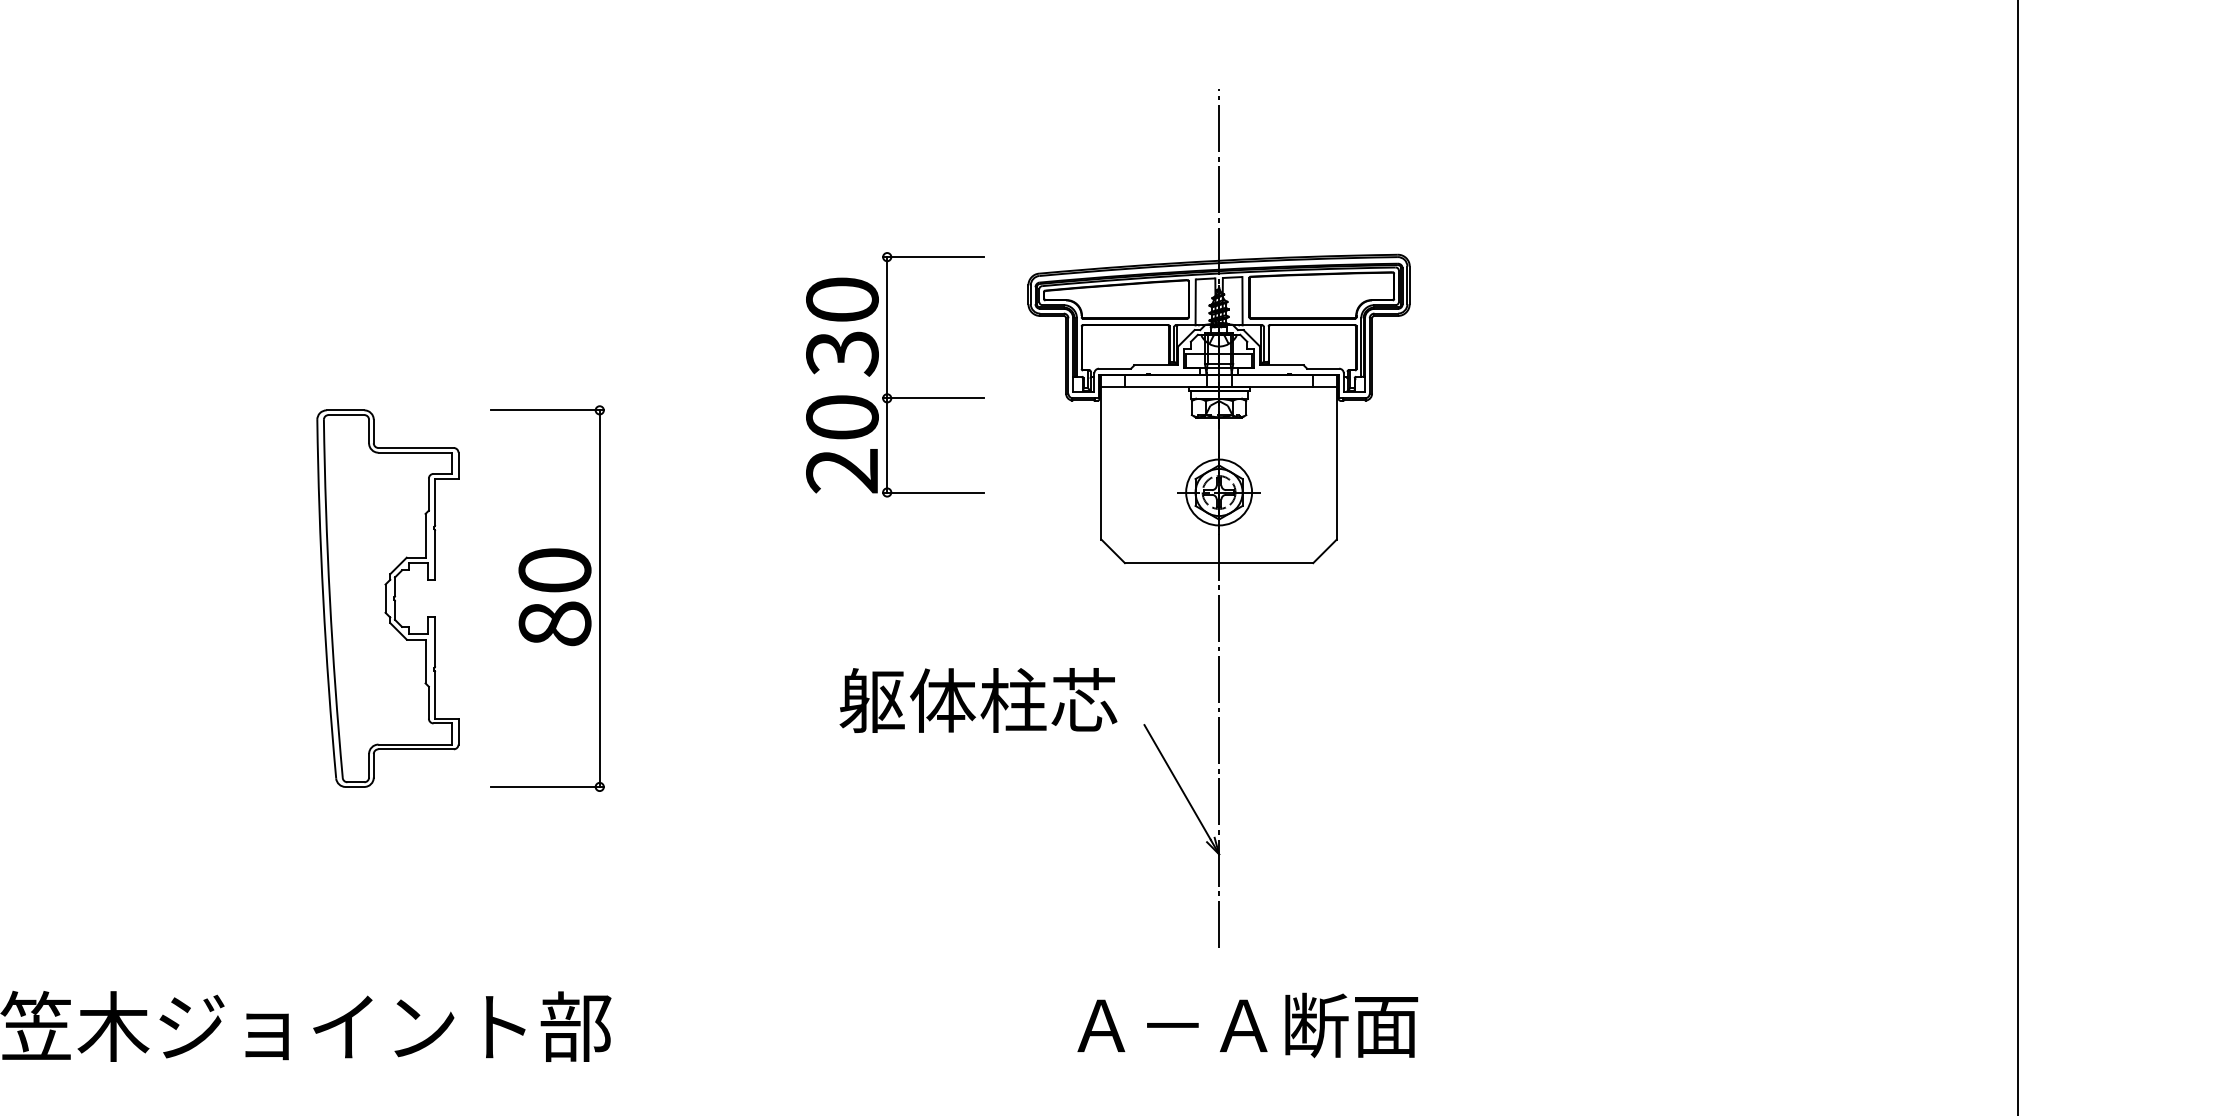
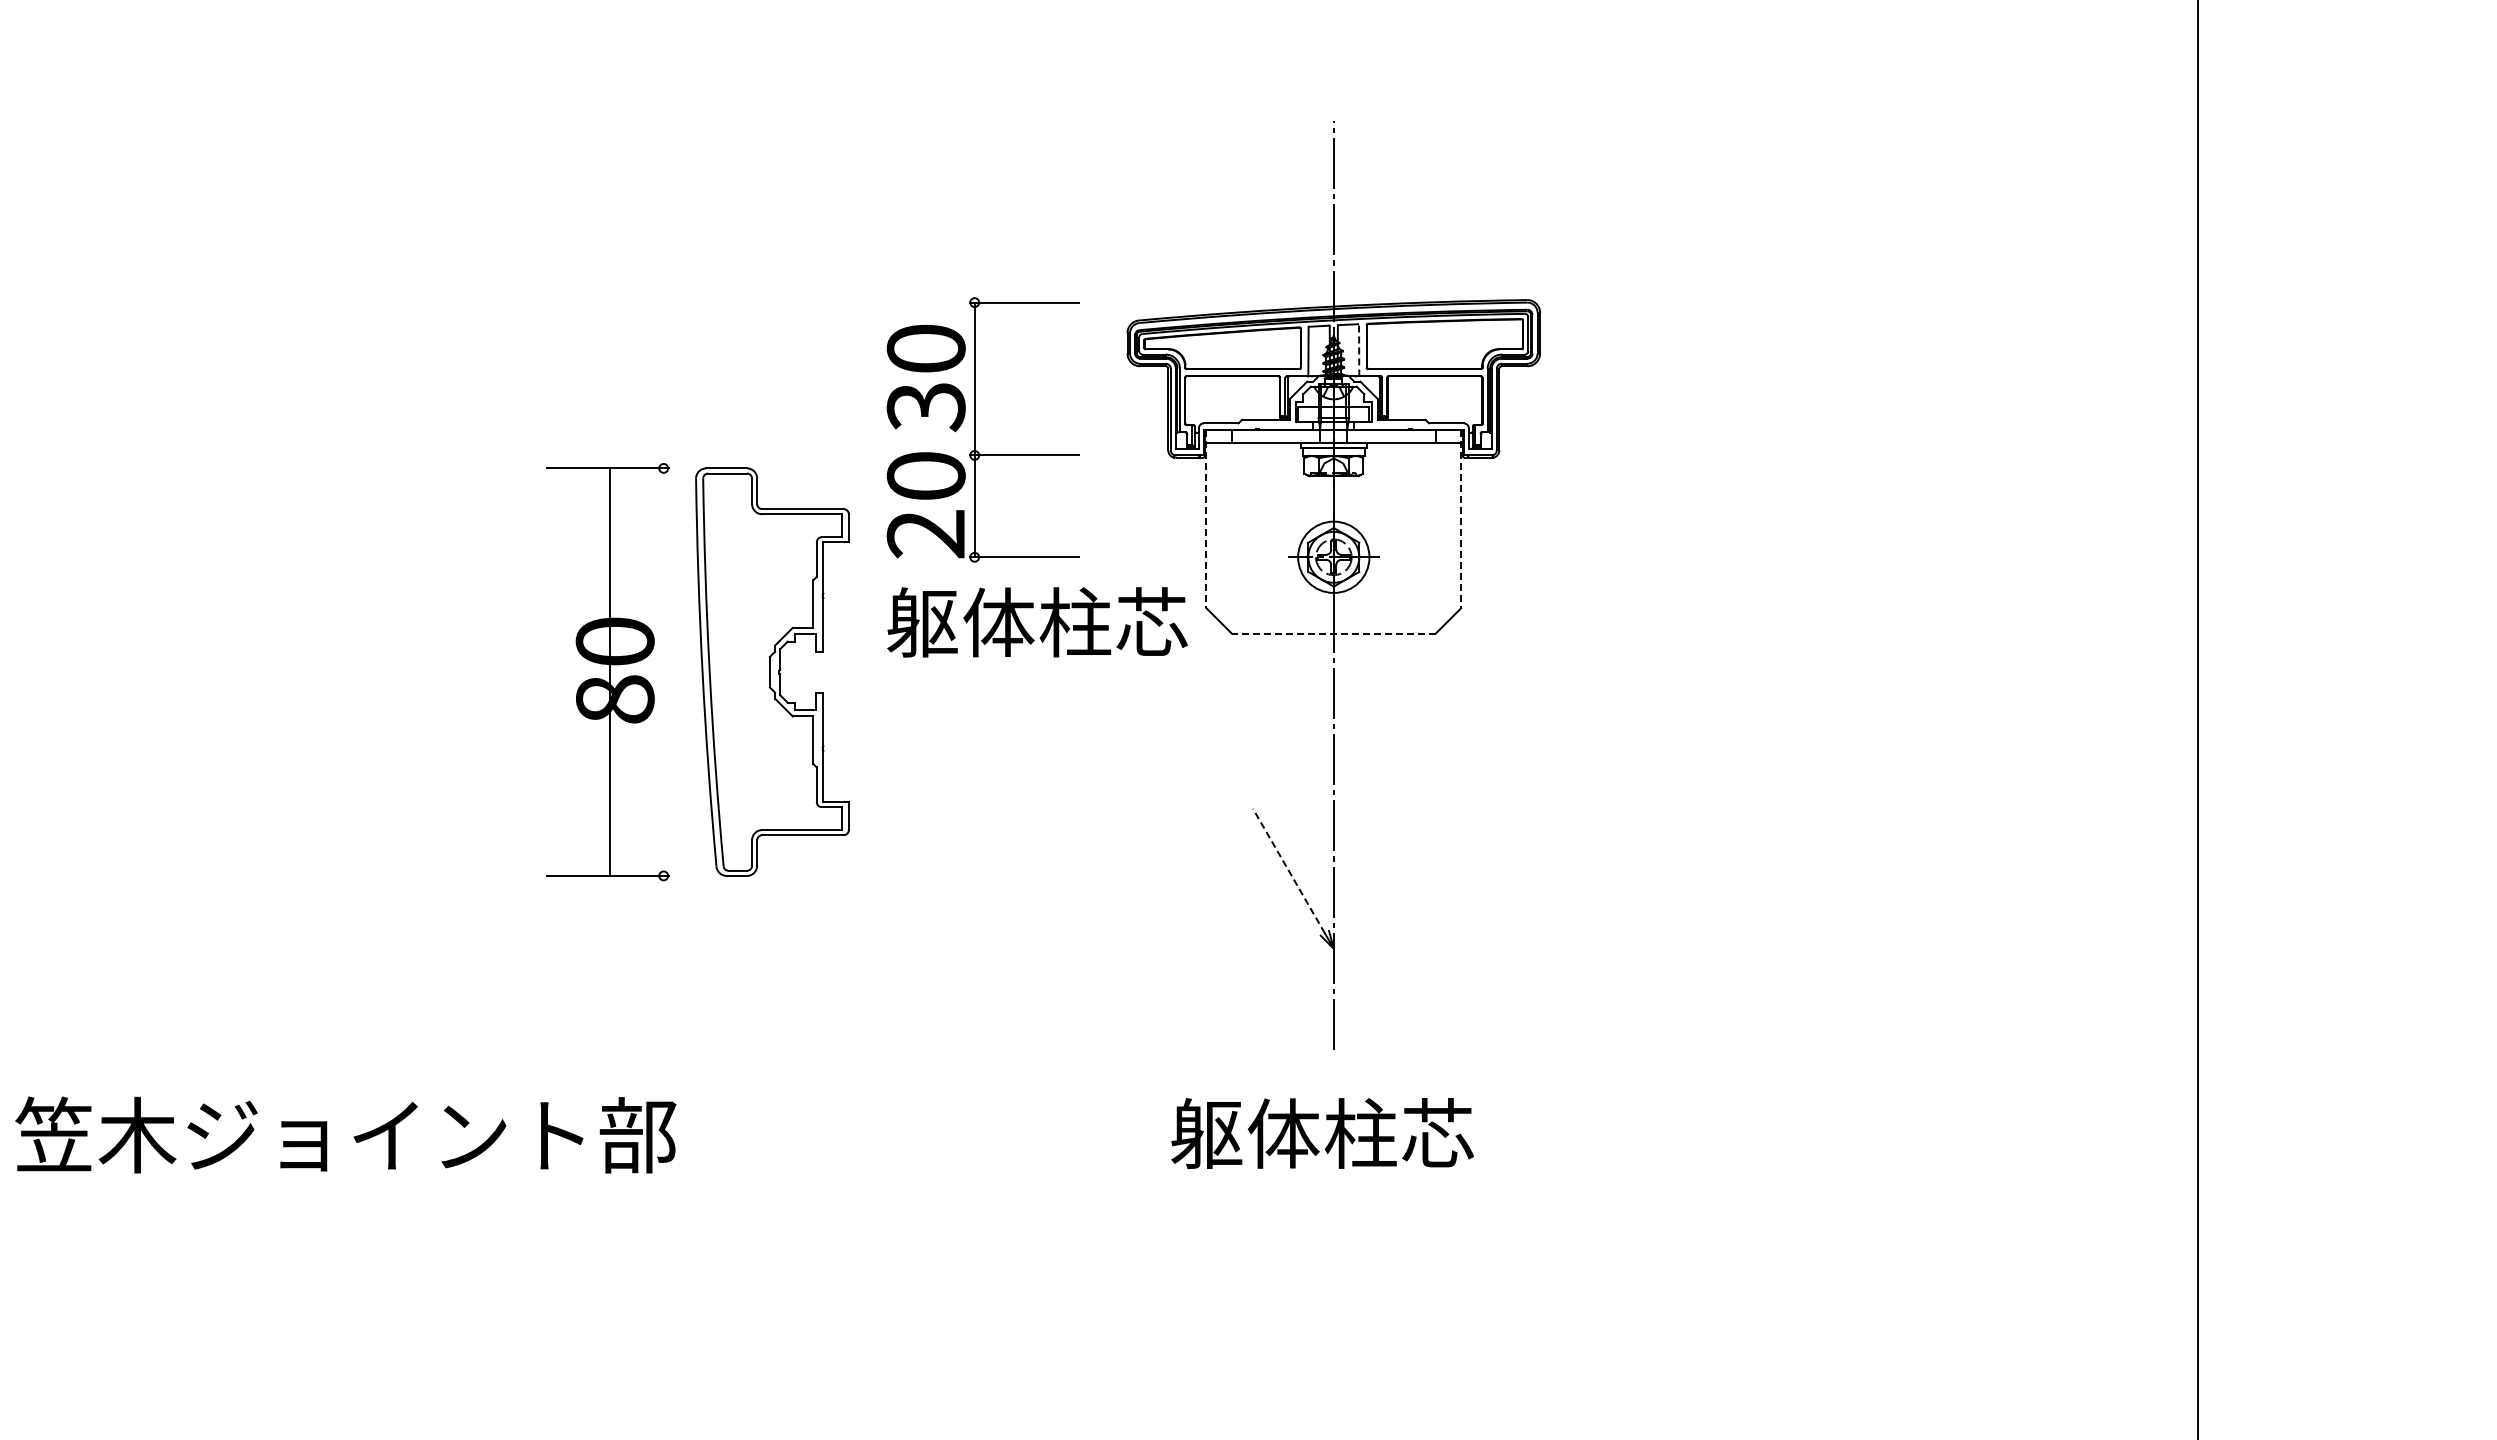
line: (1242, 300) -> (1359, 349), solid -> dashed
line: (1101, 457) -> (1206, 519), solid -> dashed
line: (1337, 457) -> (1461, 519), solid -> dashed
line: (1218, 562) -> (1333, 633), solid -> dashed
part: (387, 598) -> (772, 671), moved
line: (599, 598) -> (609, 671), moved
text: (978, 700) -> (1037, 622), moved
line: (1177, 782) -> (1288, 871), solid -> dashed
text: (1243, 1025) -> (1360, 1133), Ａ－Ａ断面 -> 躯体柱芯

